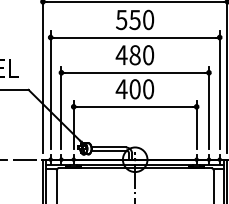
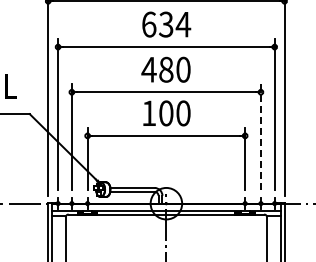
text: (135, 19) -> (166, 24), 550 -> 634
text: (121, 88) -> (148, 112), 400 -> 100
line: (208, 108) -> (260, 137), solid -> dashed

